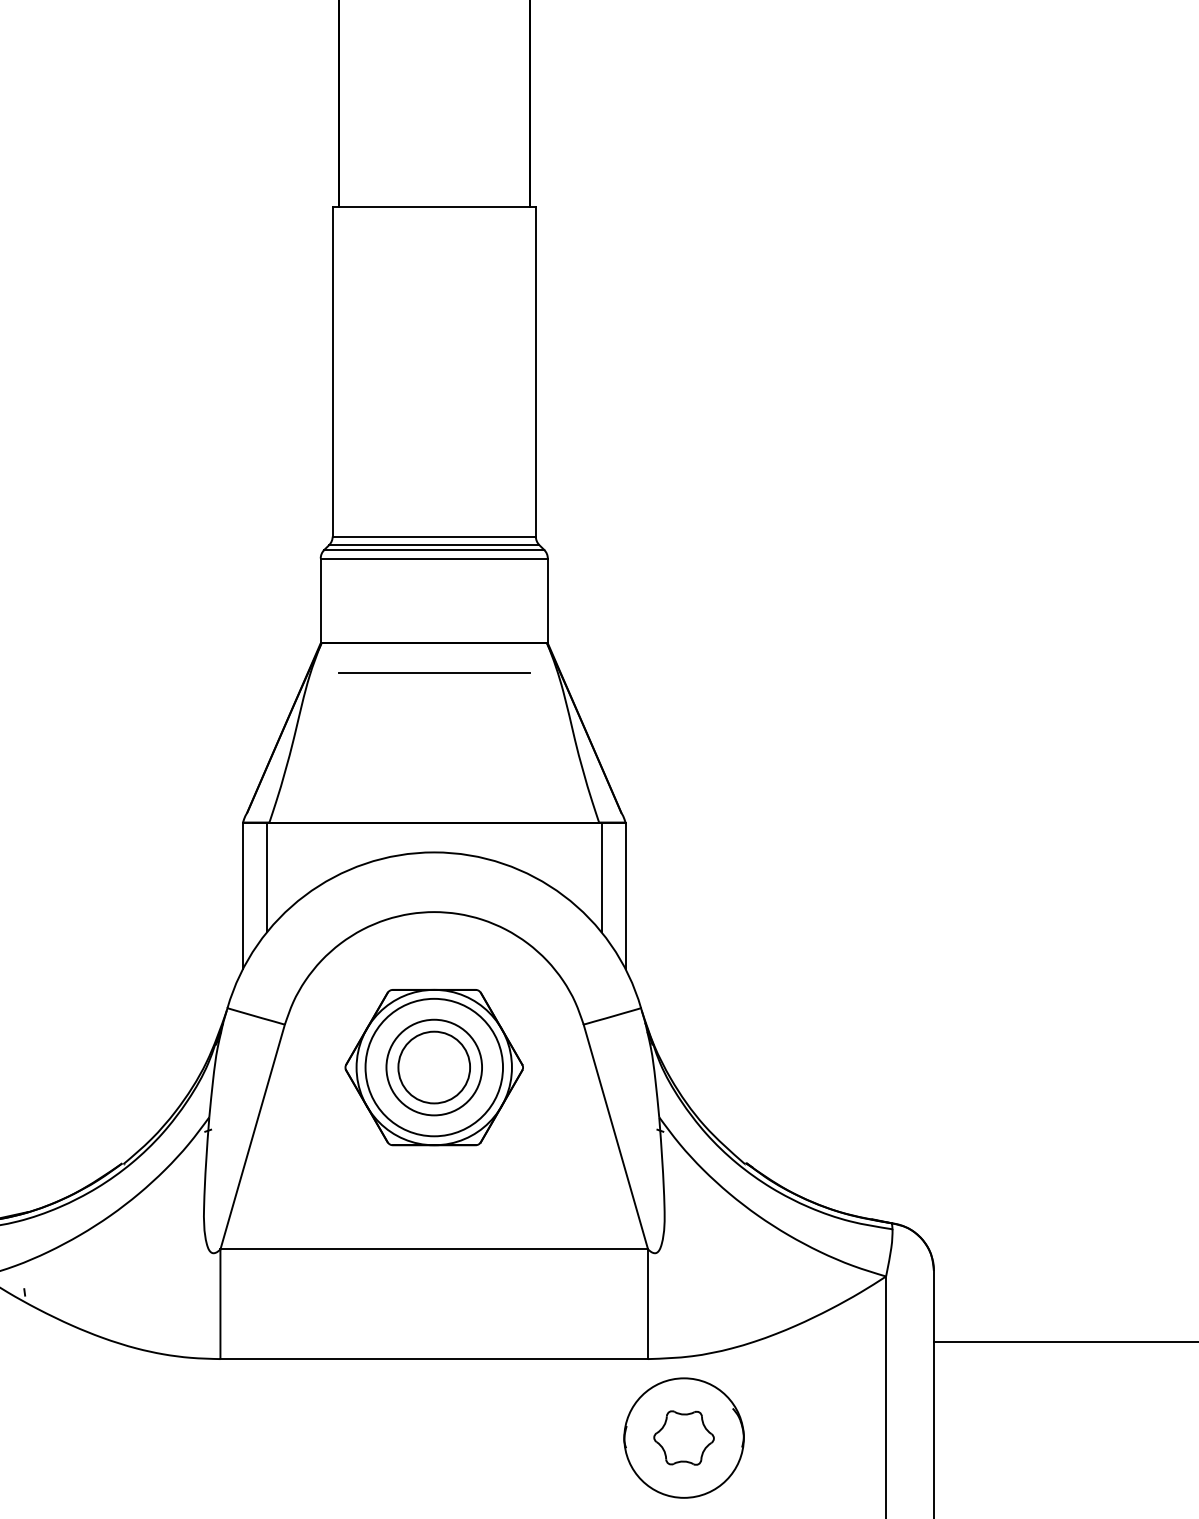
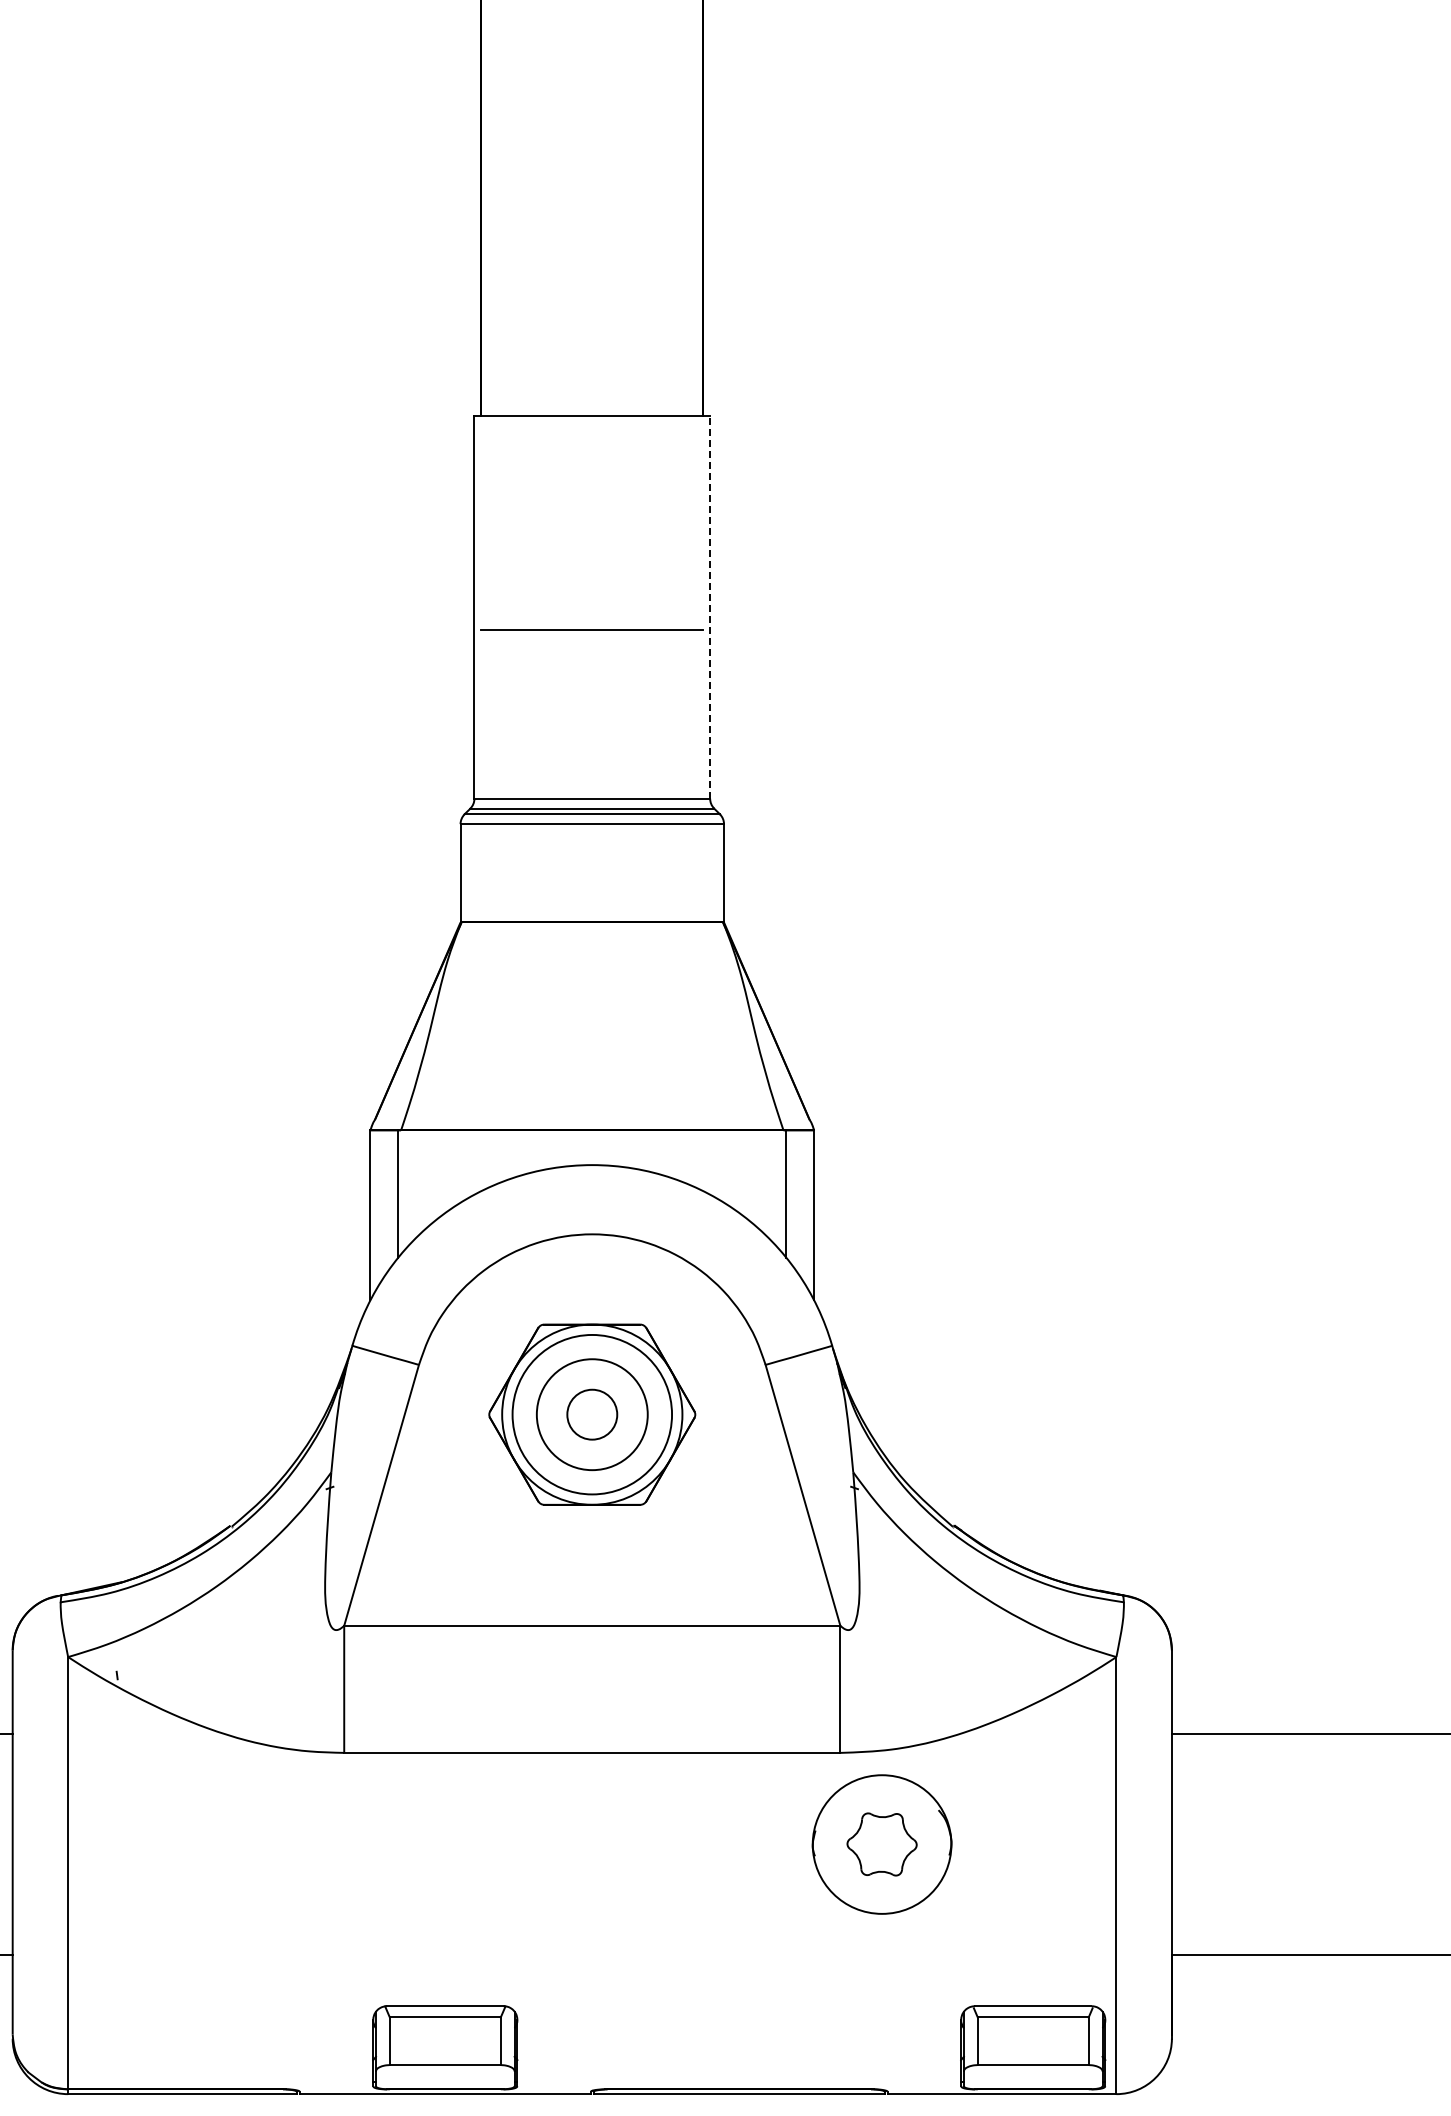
line: (536, 371) -> (710, 607), solid -> dashed
line: (433, 672) -> (591, 629), moved
circle: (433, 1067) -> (591, 1414), size x0.6

